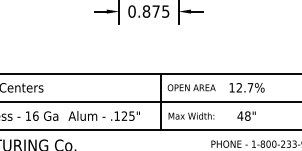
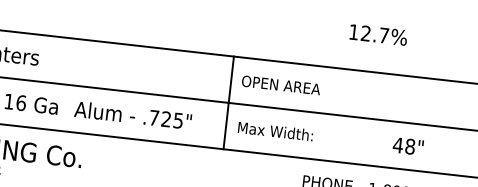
text: (246, 87) -> (377, 34), moved
text: (116, 115) -> (153, 116), .125" -> .725"
text: (246, 115) -> (408, 145), moved

